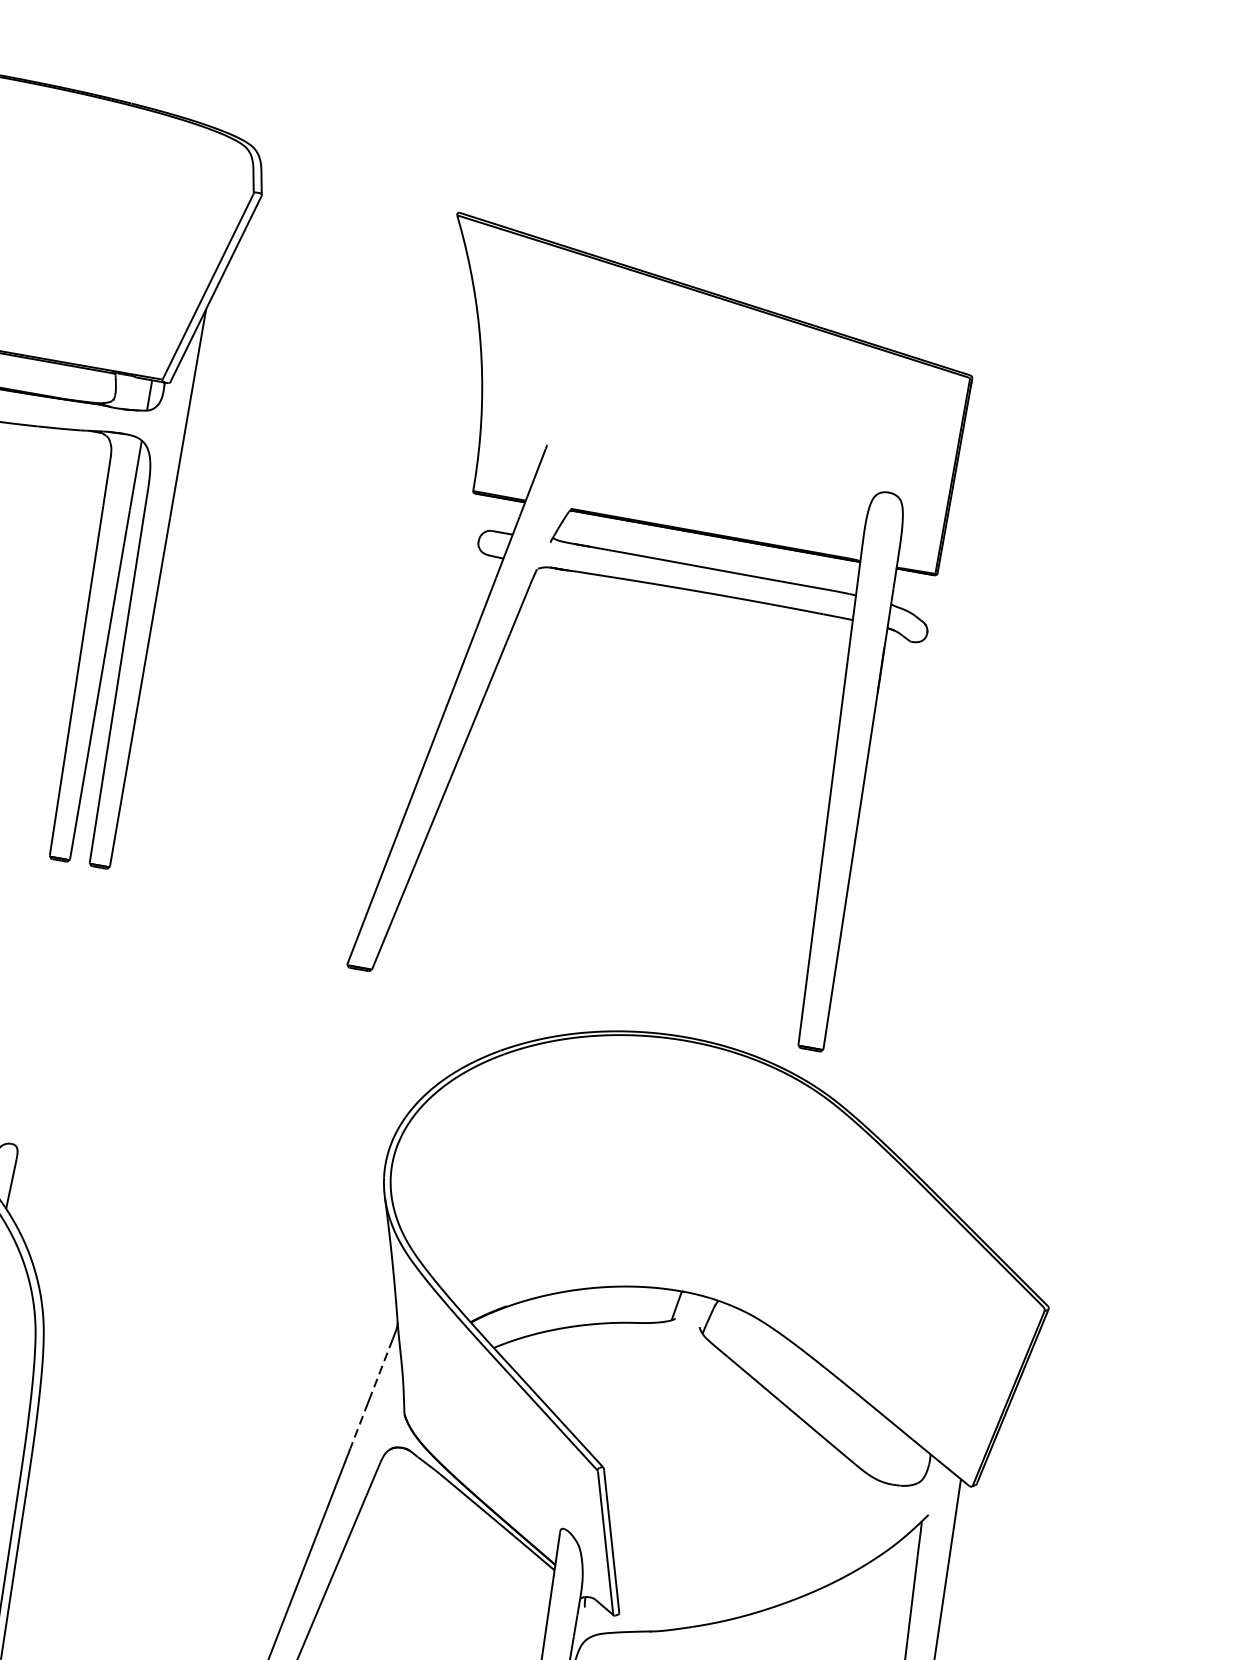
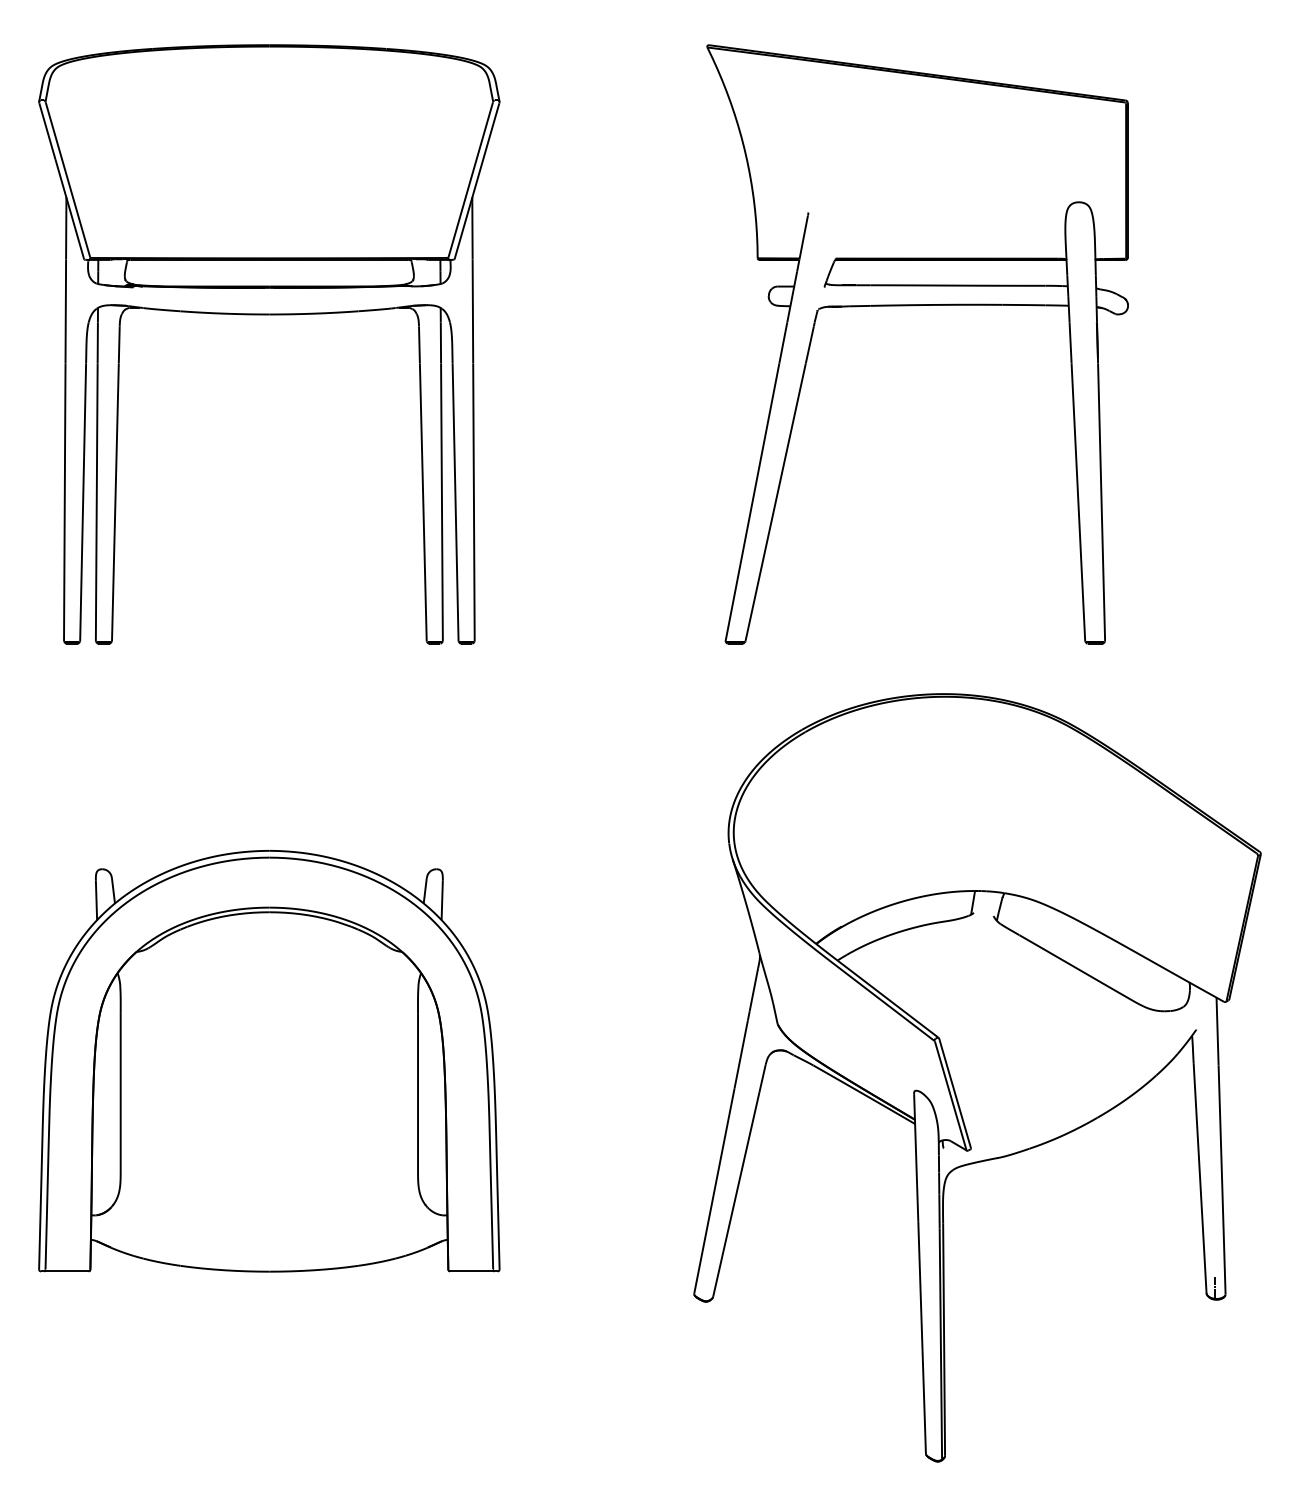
part: (657, 586) -> (913, 306), moved
line: (381, 1365) -> (753, 989), dashed -> solid
line: (359, 1426) -> (744, 1039), dashed -> solid

